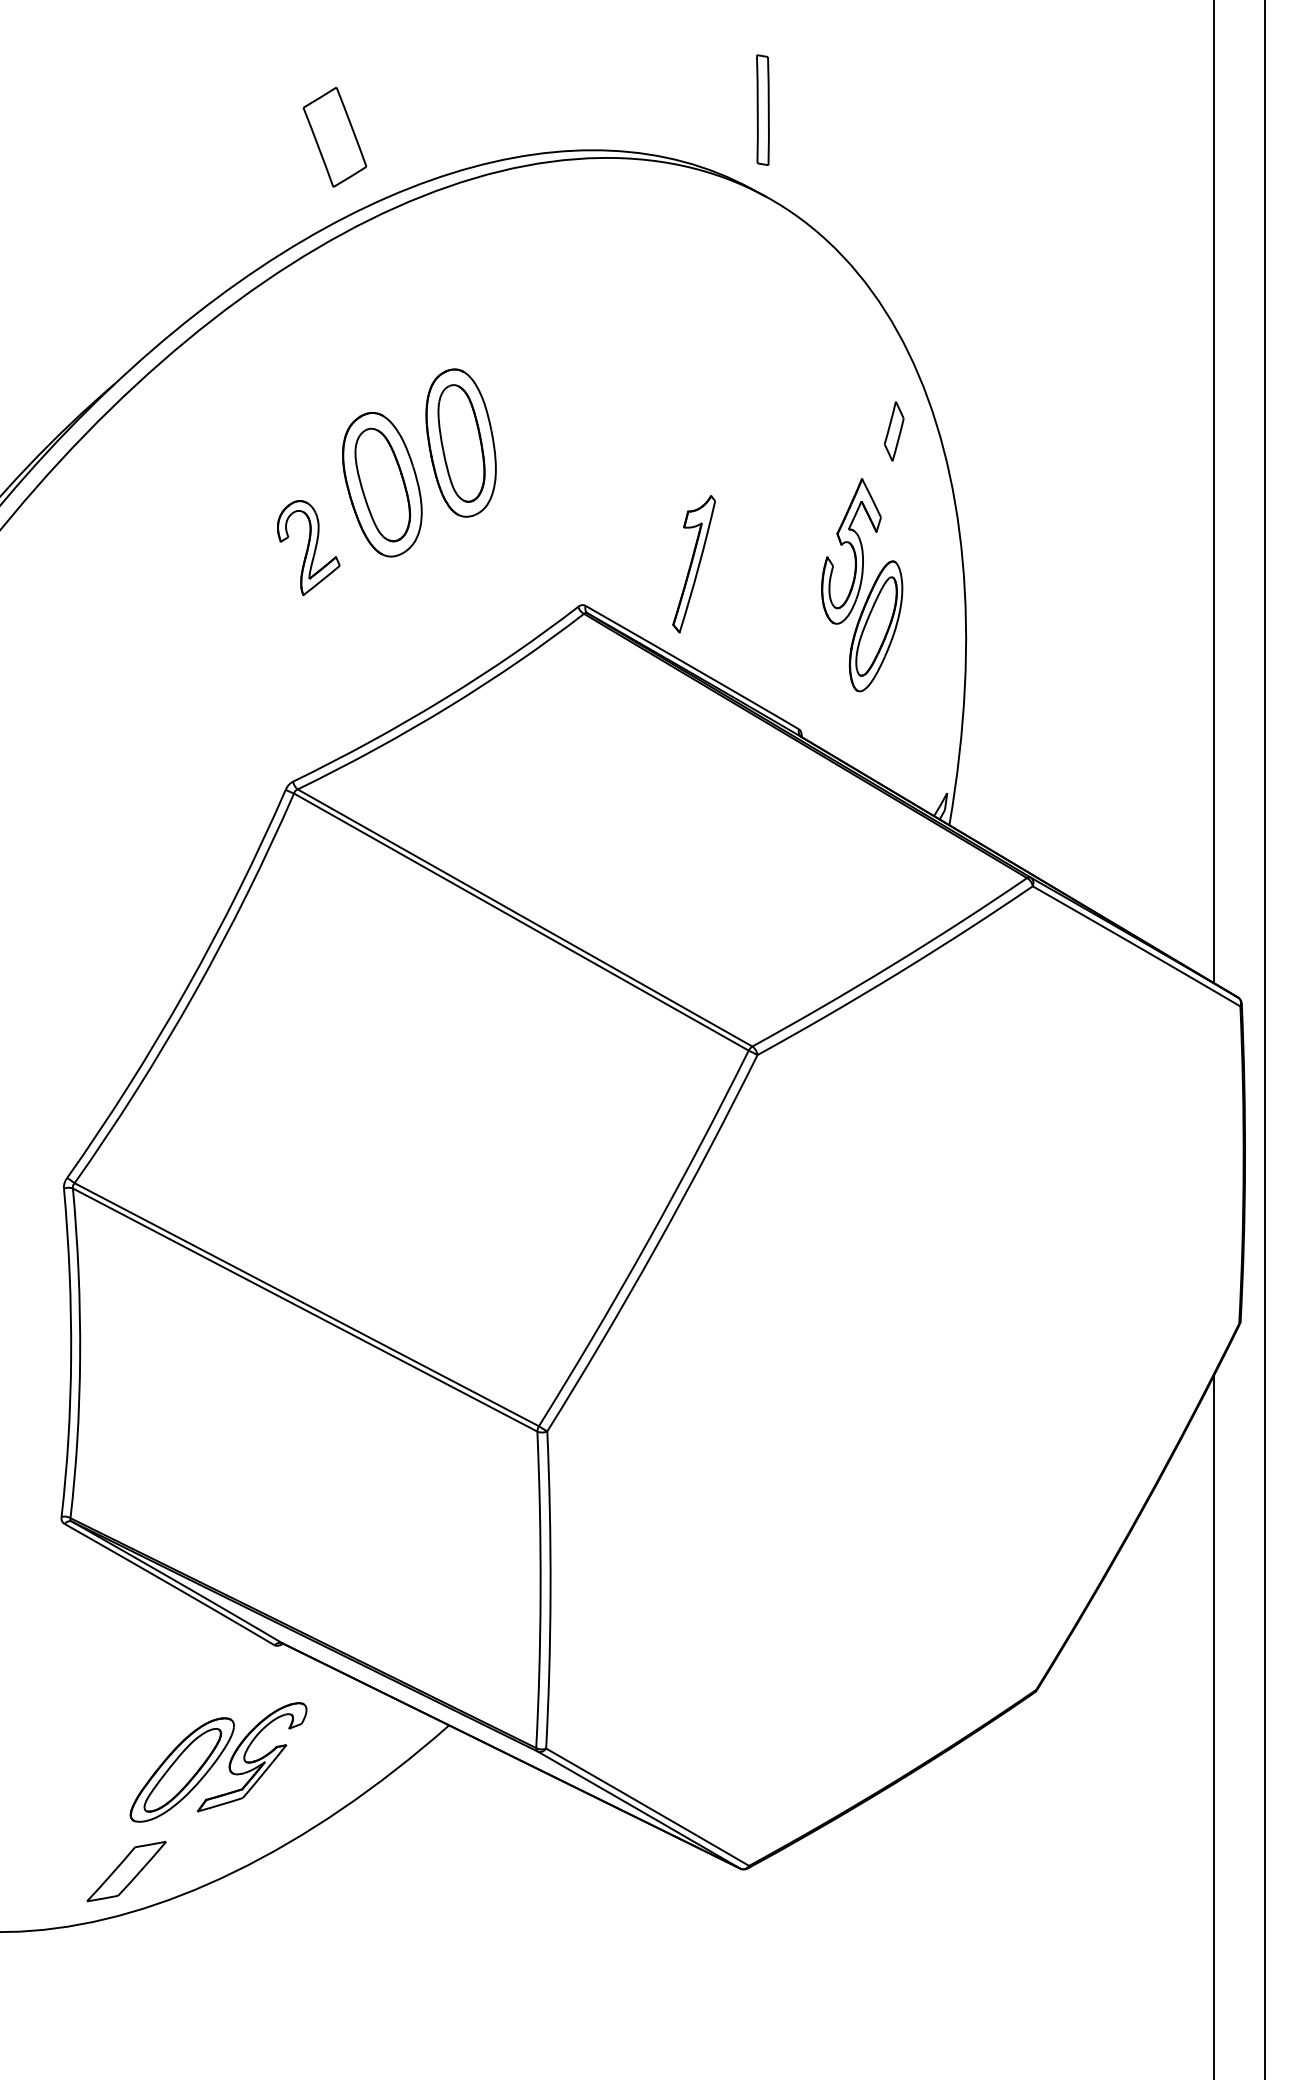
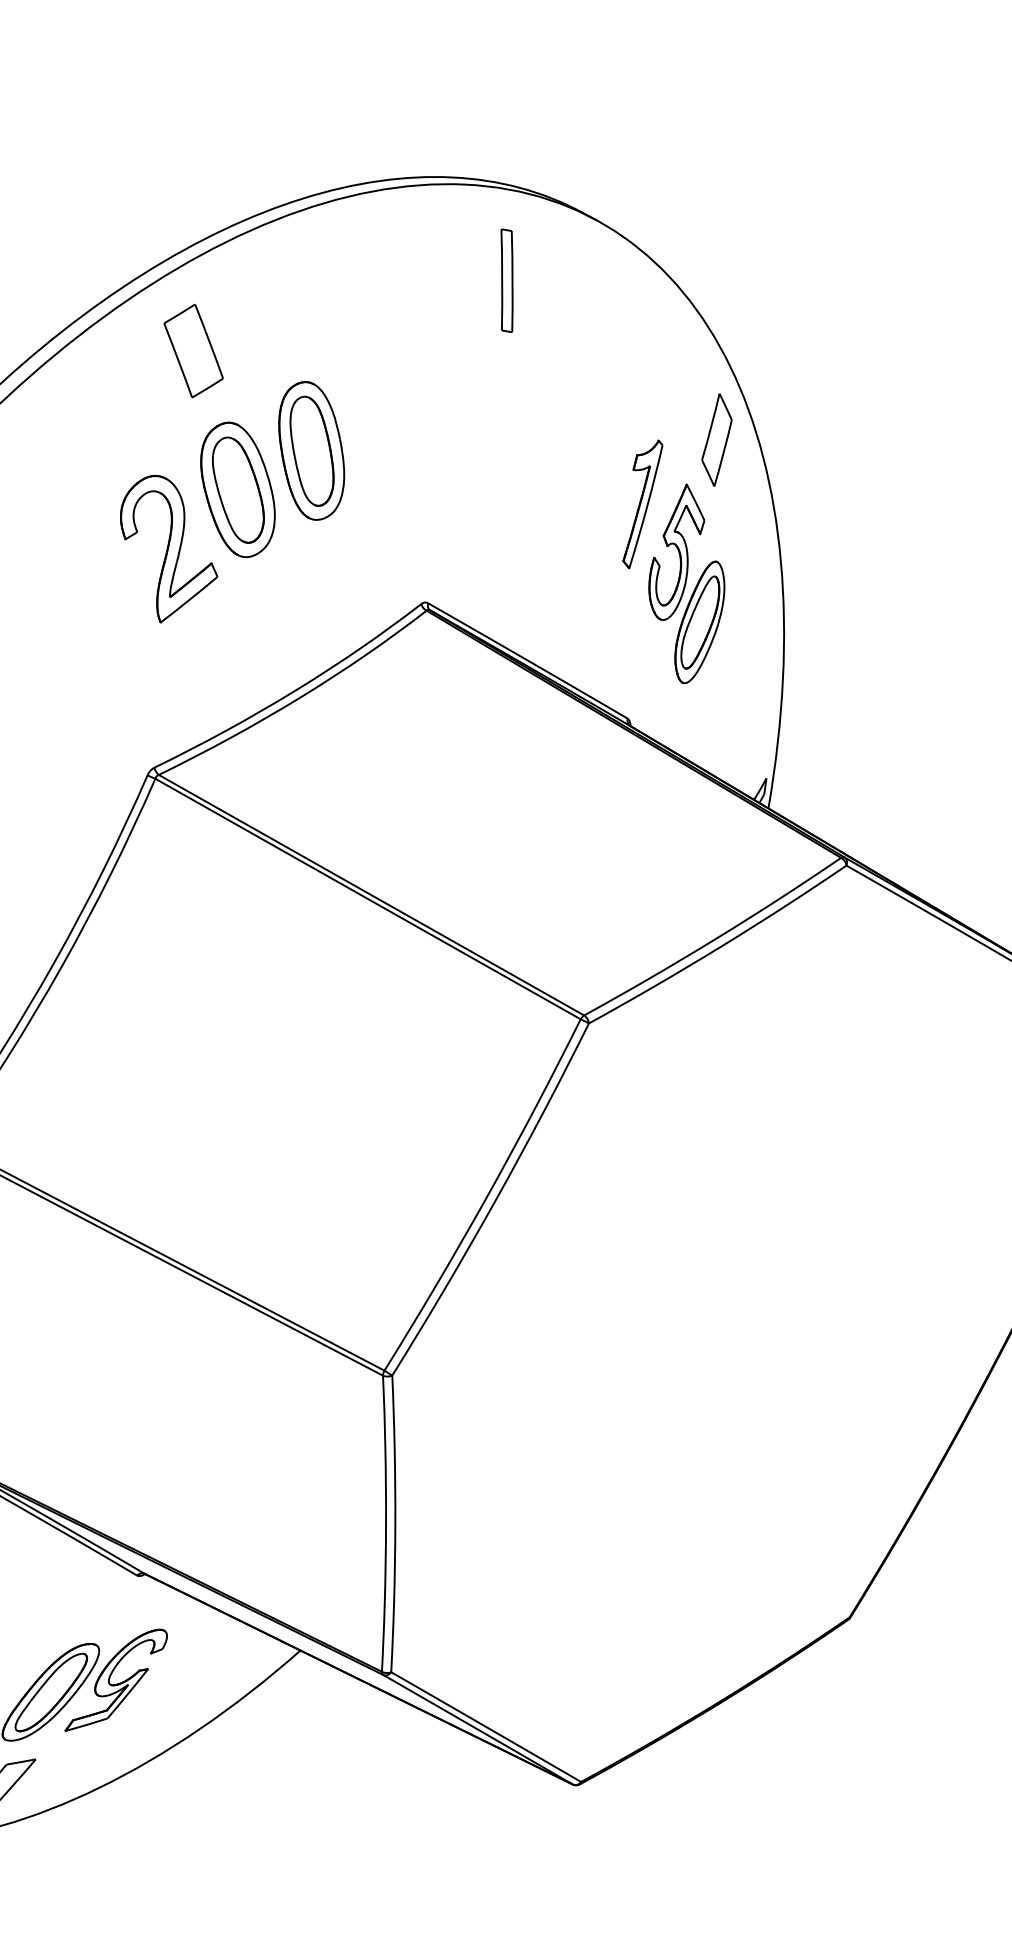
part: (762, 109) -> (506, 280), moved
part: (334, 137) -> (193, 351), moved
part: (893, 431) -> (716, 440), size x1.67
part: (308, 547) -> (168, 548), size x1.67
part: (693, 564) -> (642, 504), moved

